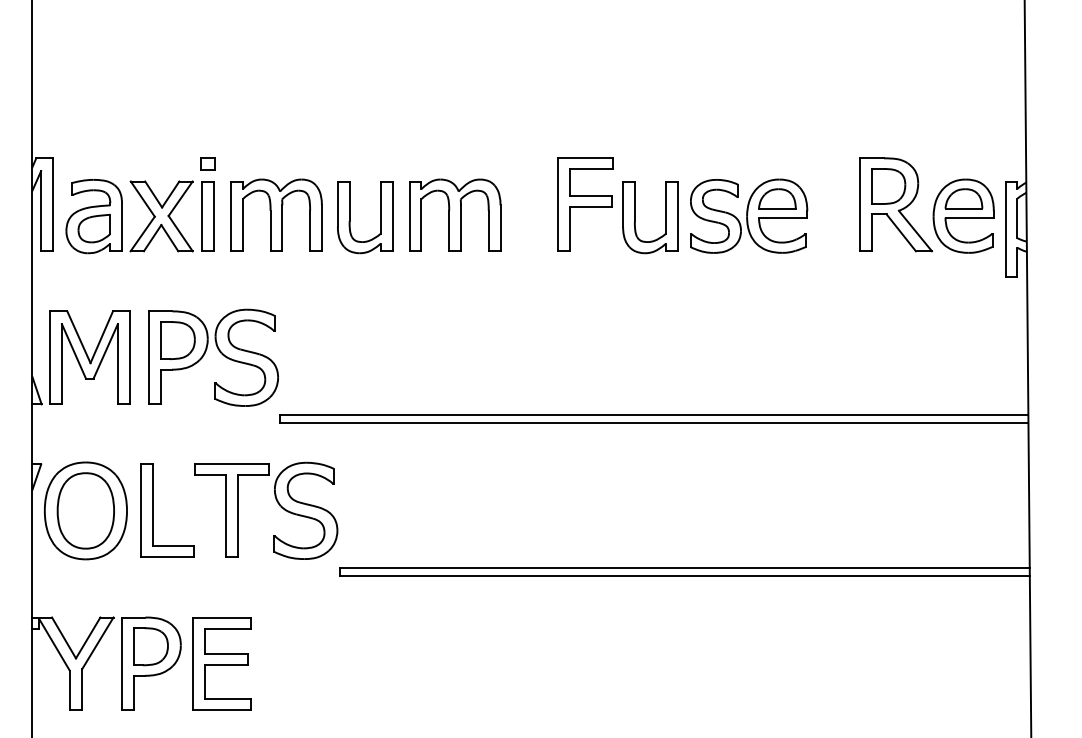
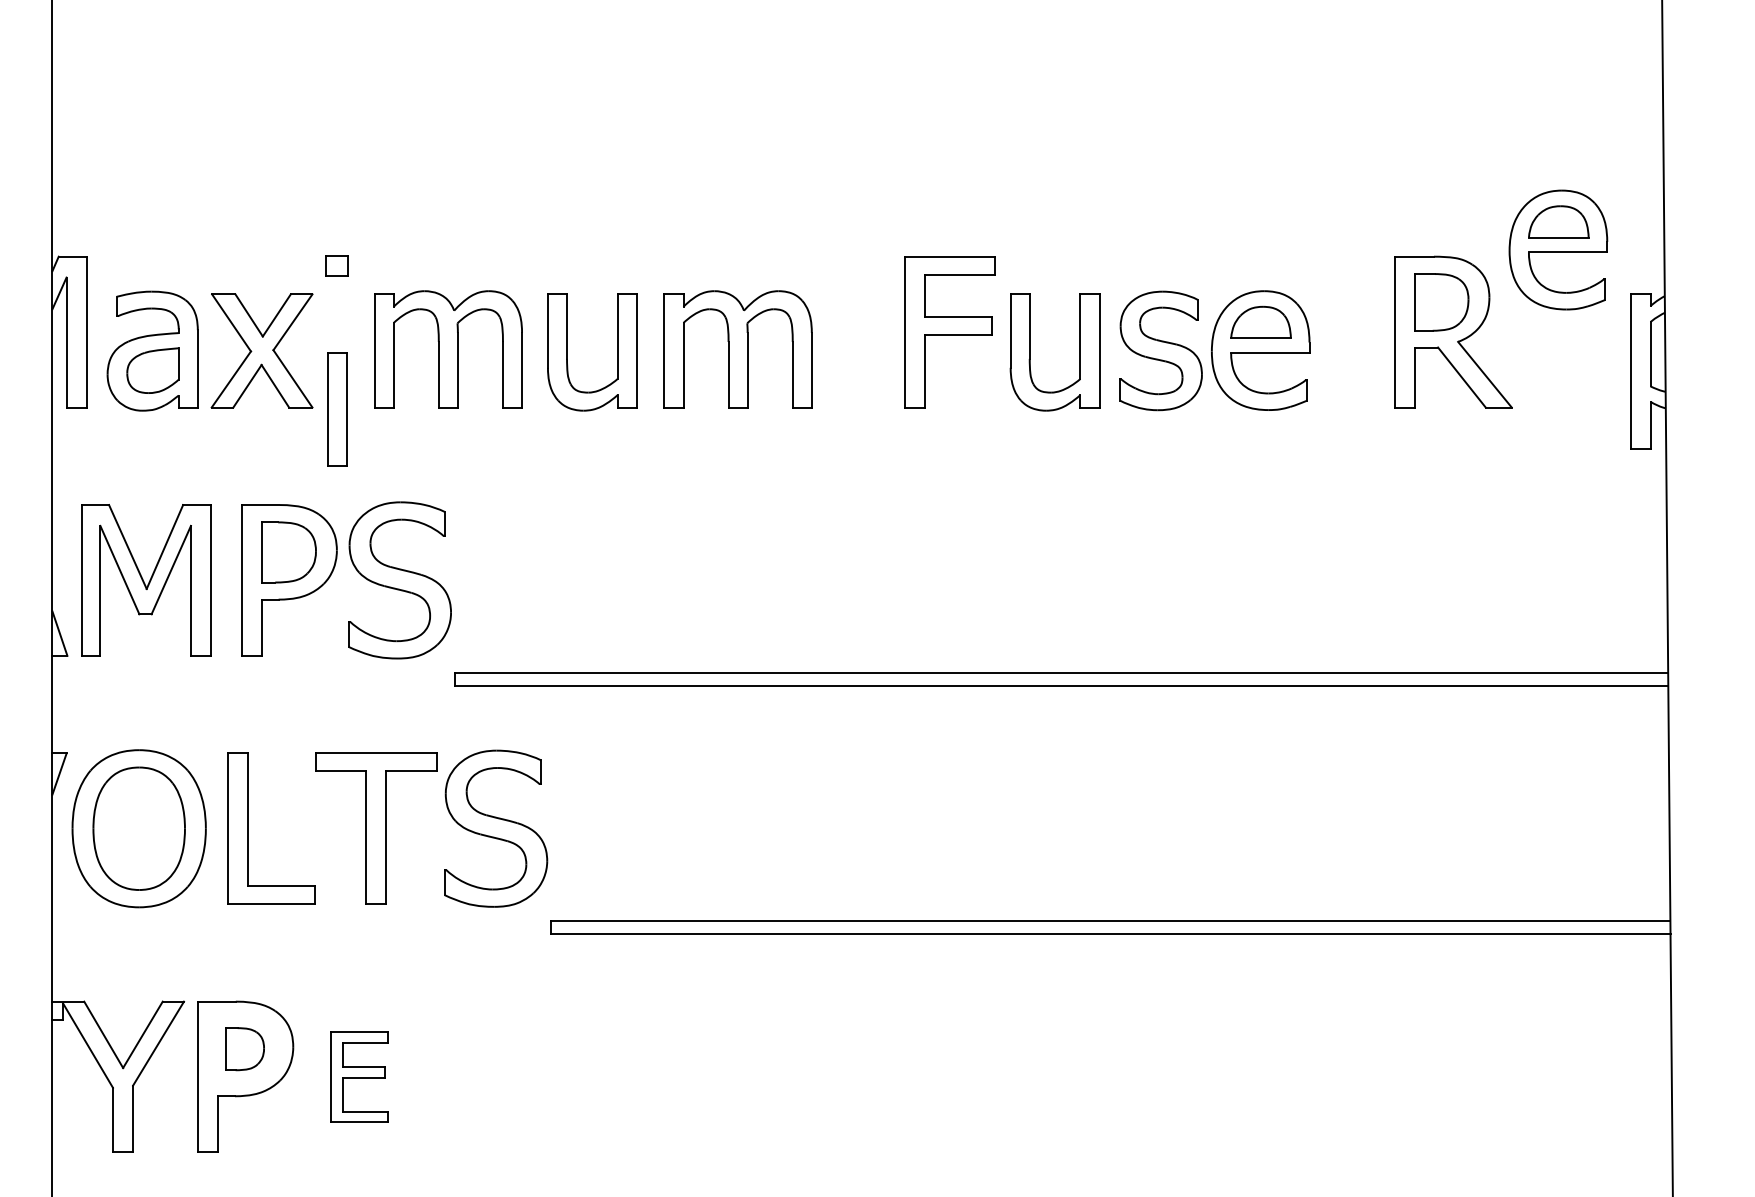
part: (963, 215) -> (1558, 248), moved
part: (207, 216) -> (336, 409), moved
part: (150, 646) -> (243, 1048), size x0.7
part: (221, 663) -> (359, 1076), size x0.6

